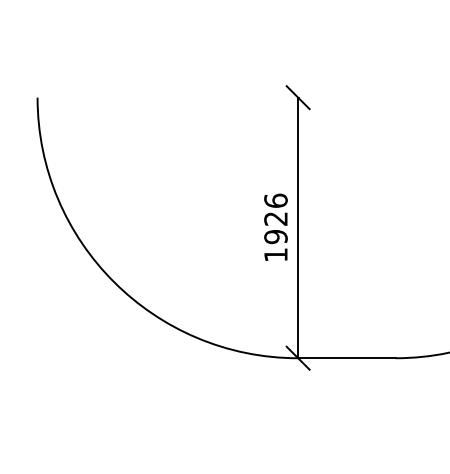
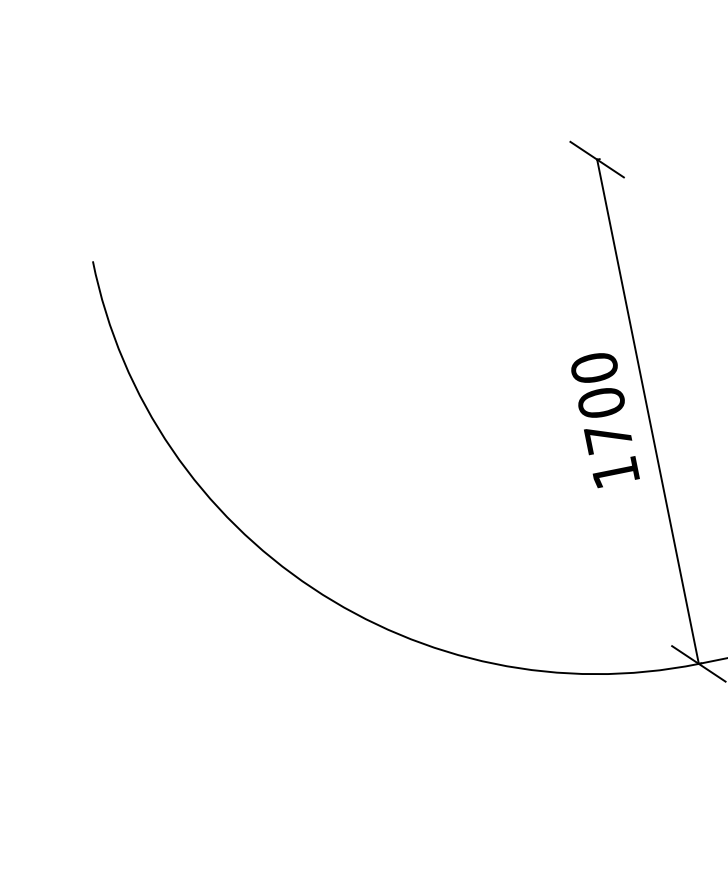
text: (275, 218) -> (600, 402), 1926 -> 1700

